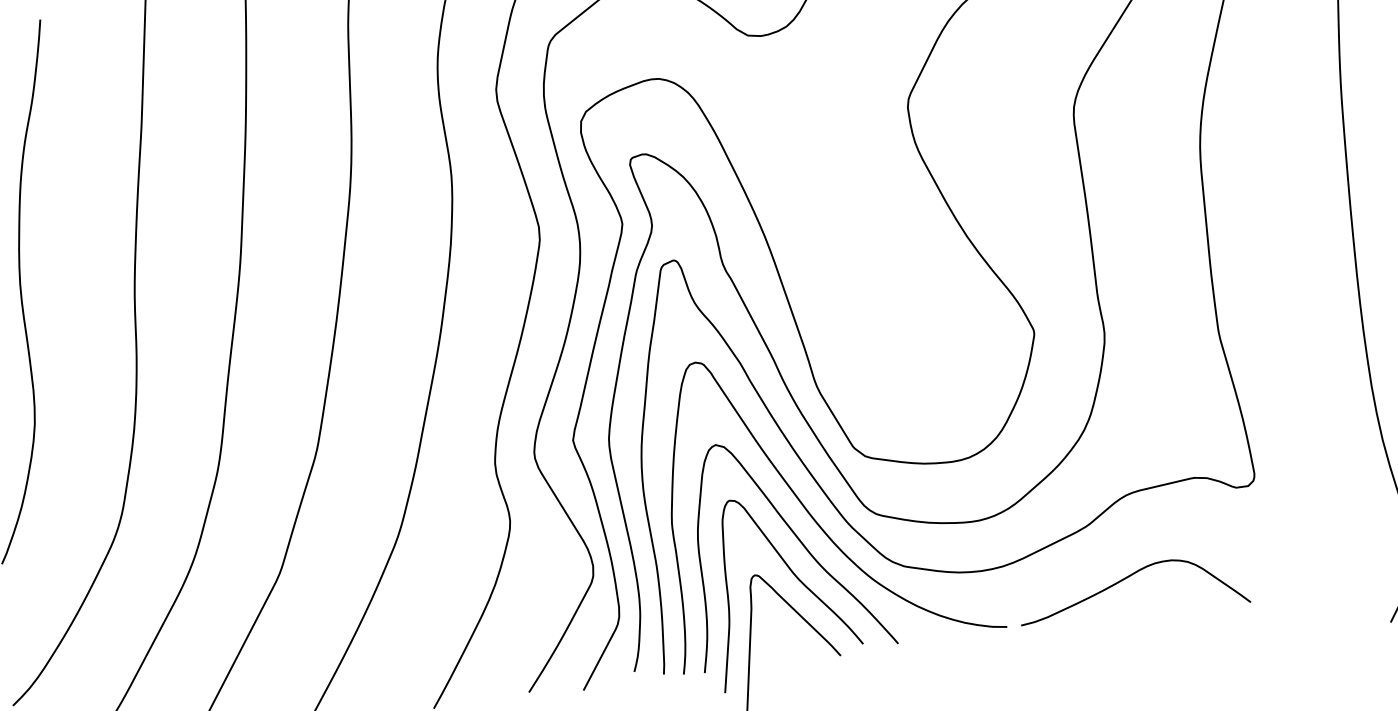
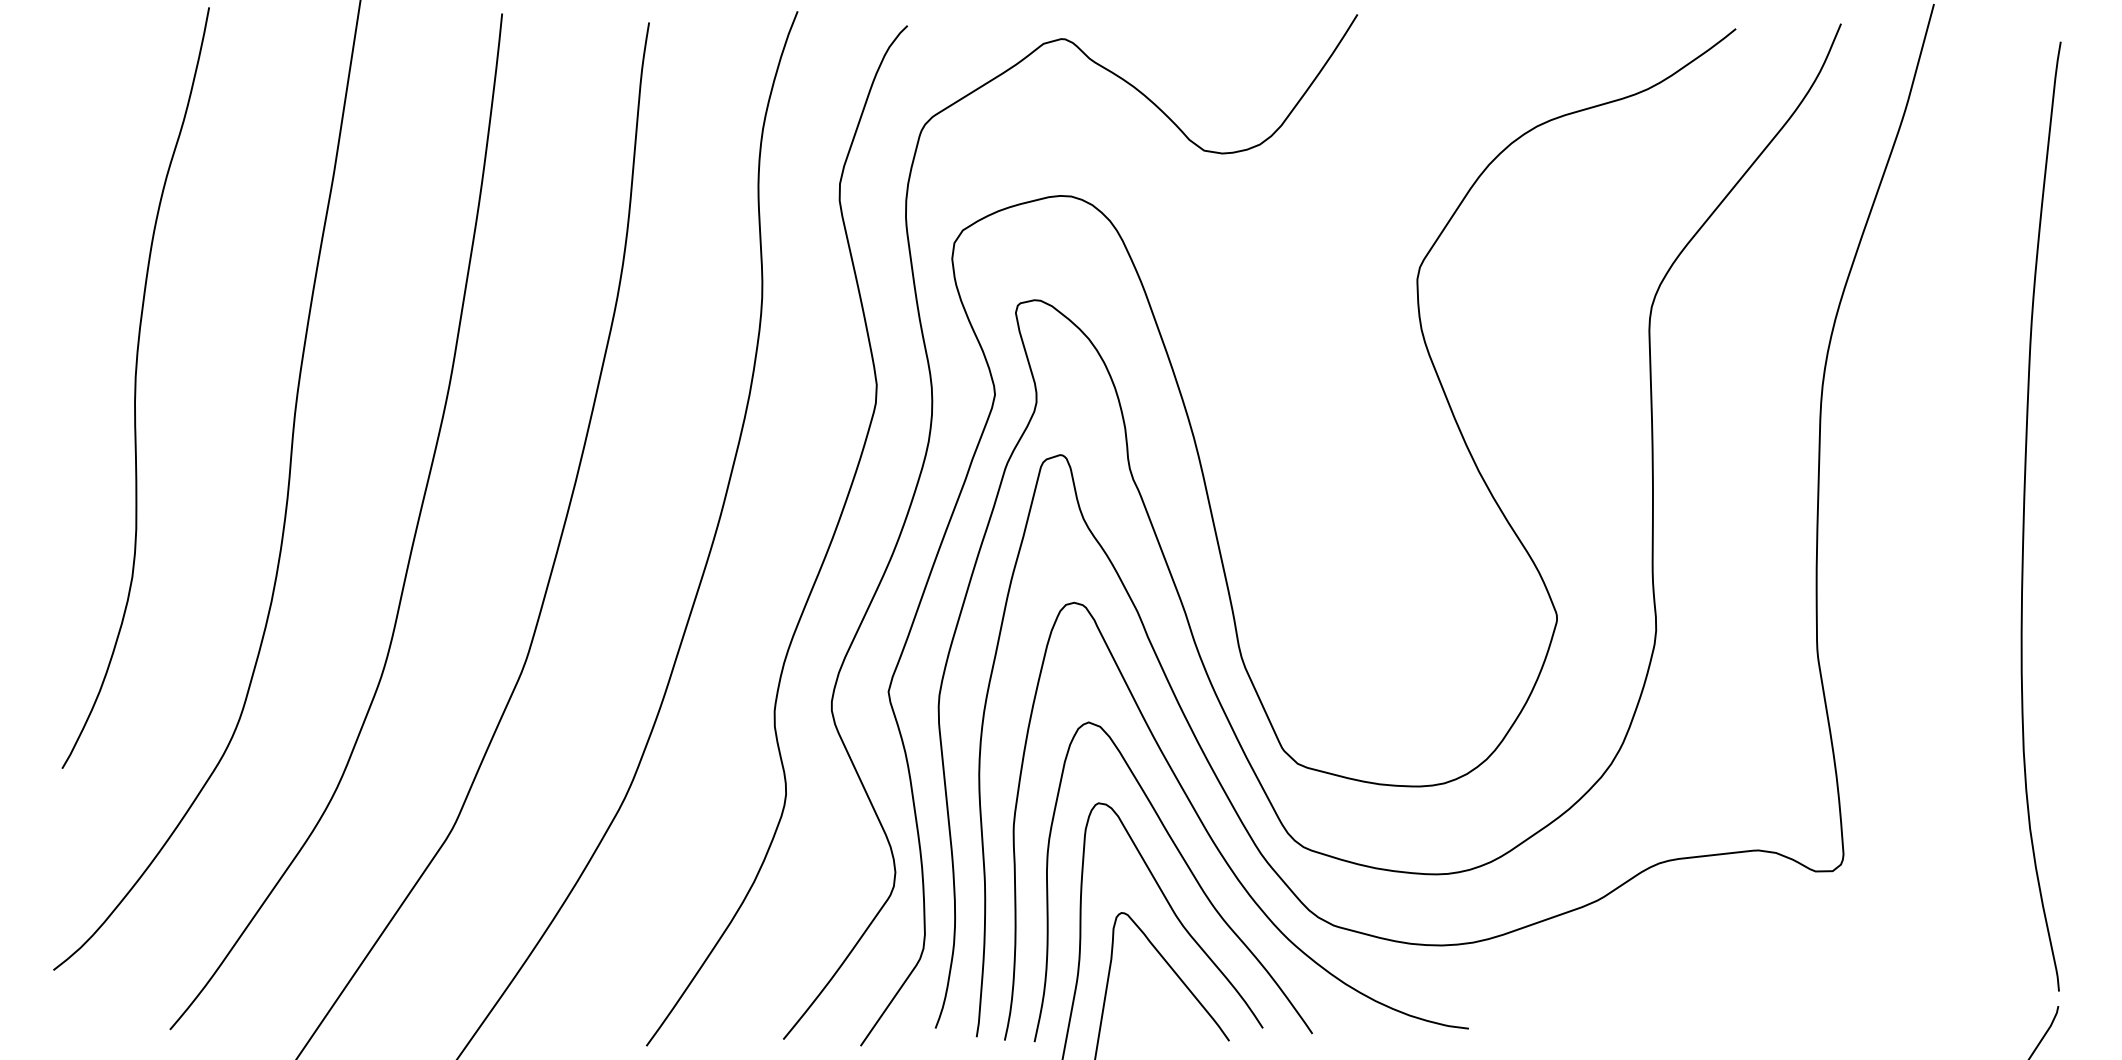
curve: (1127, 578) -> (1646, 980), removed

